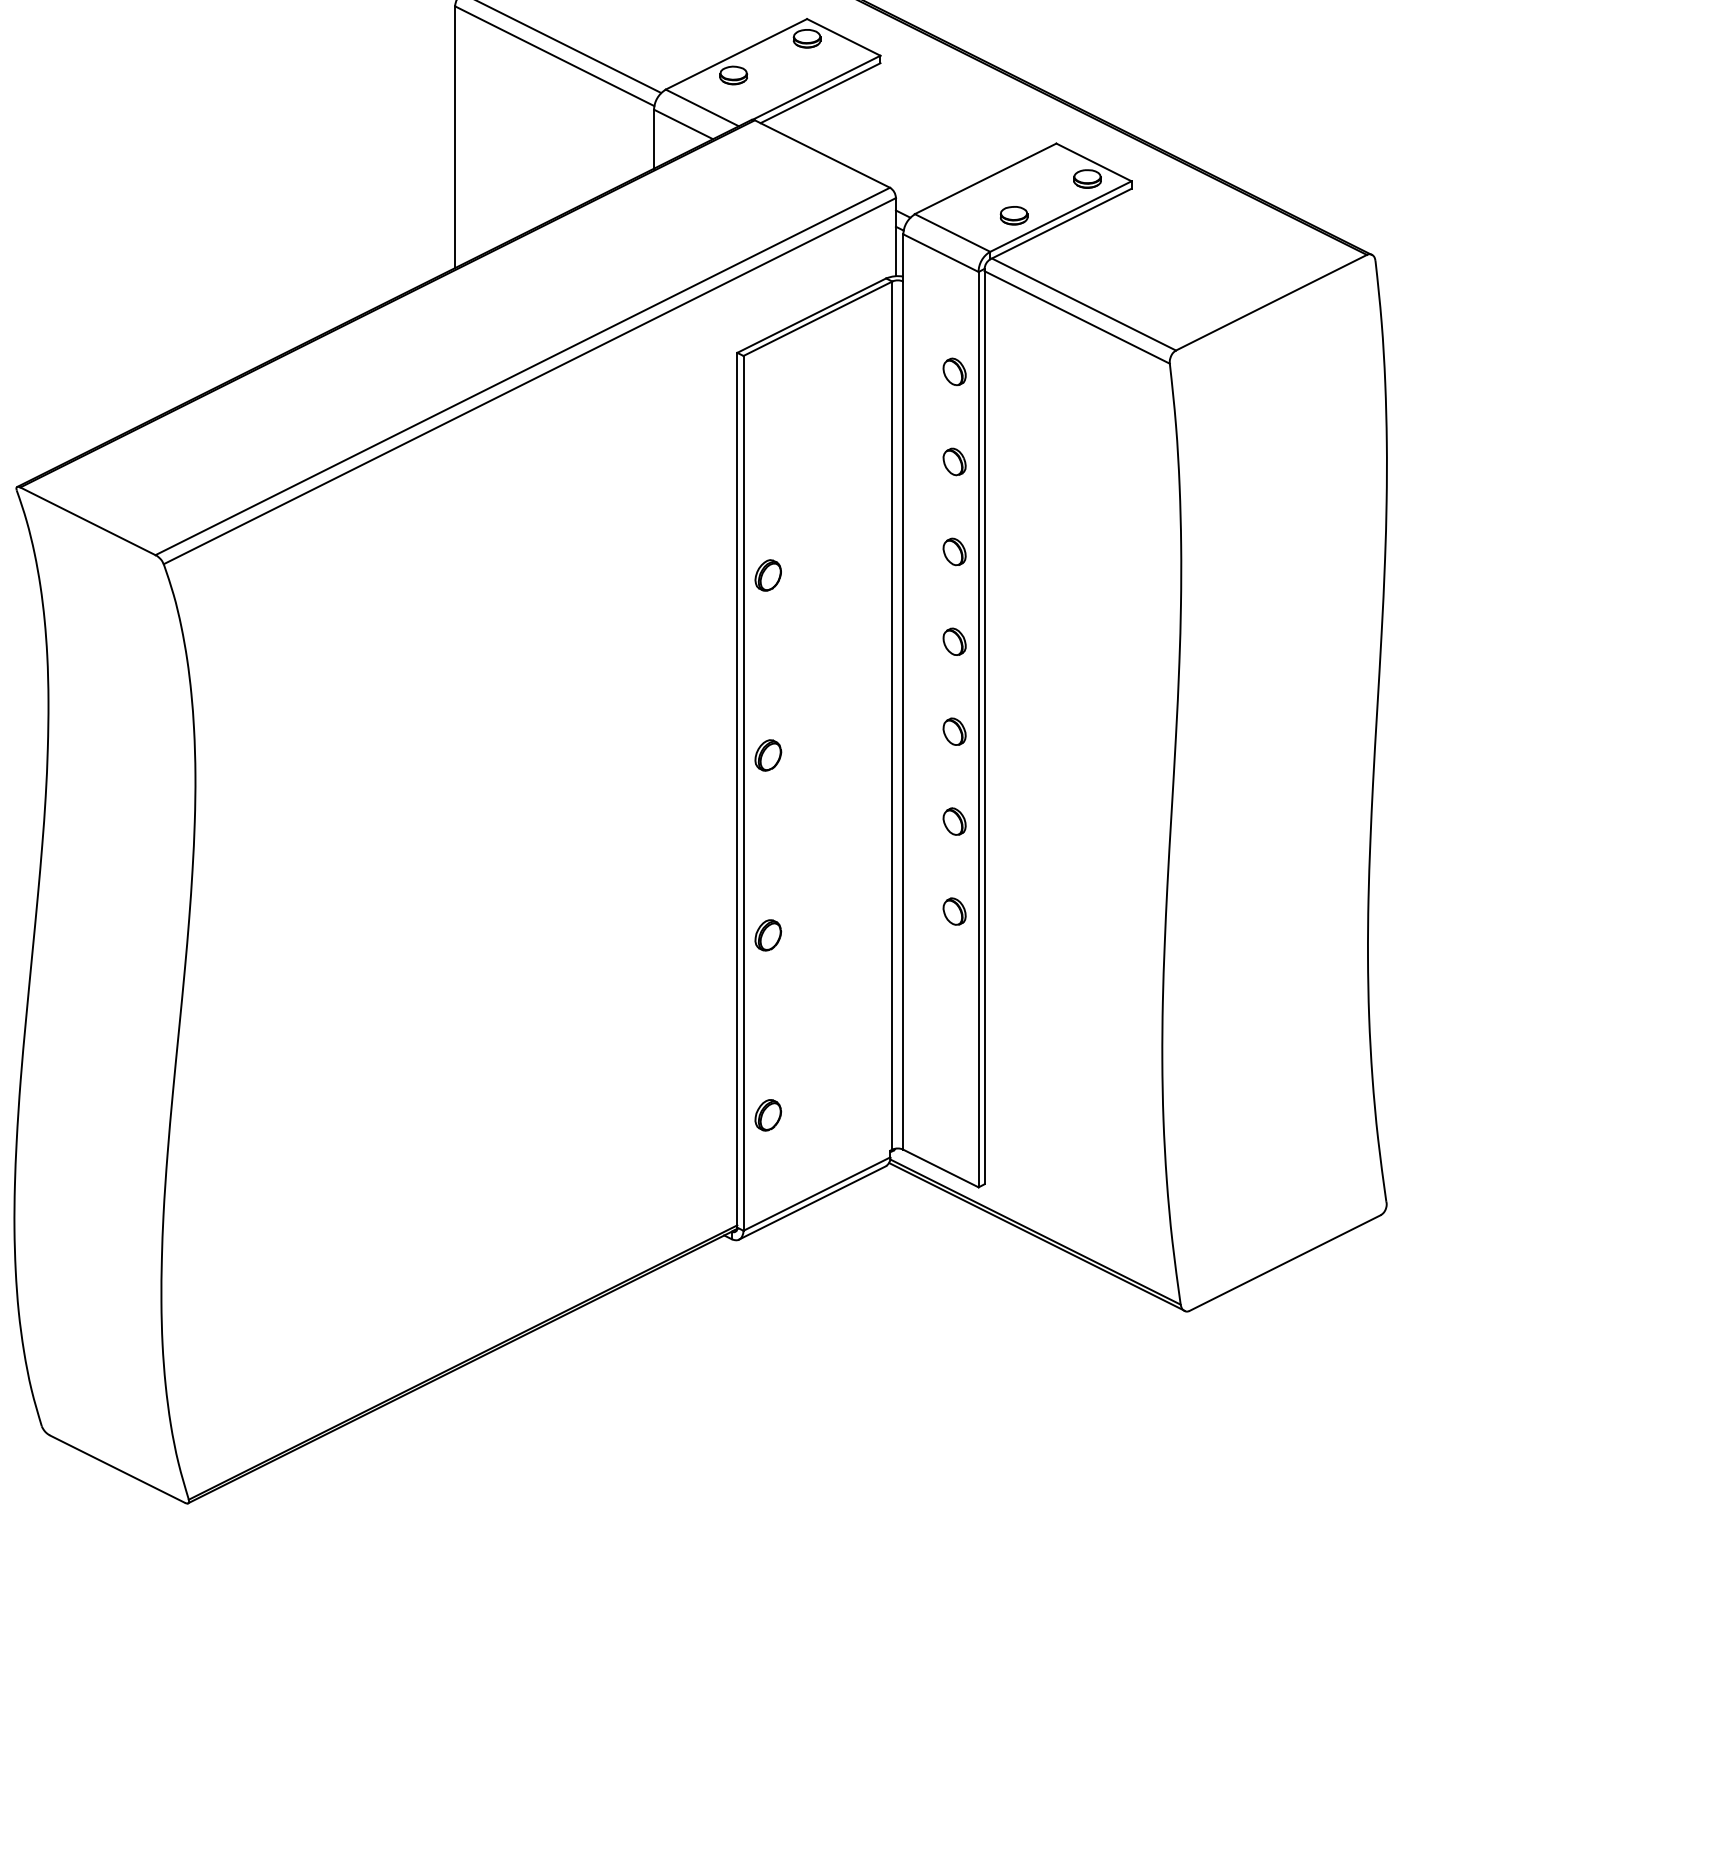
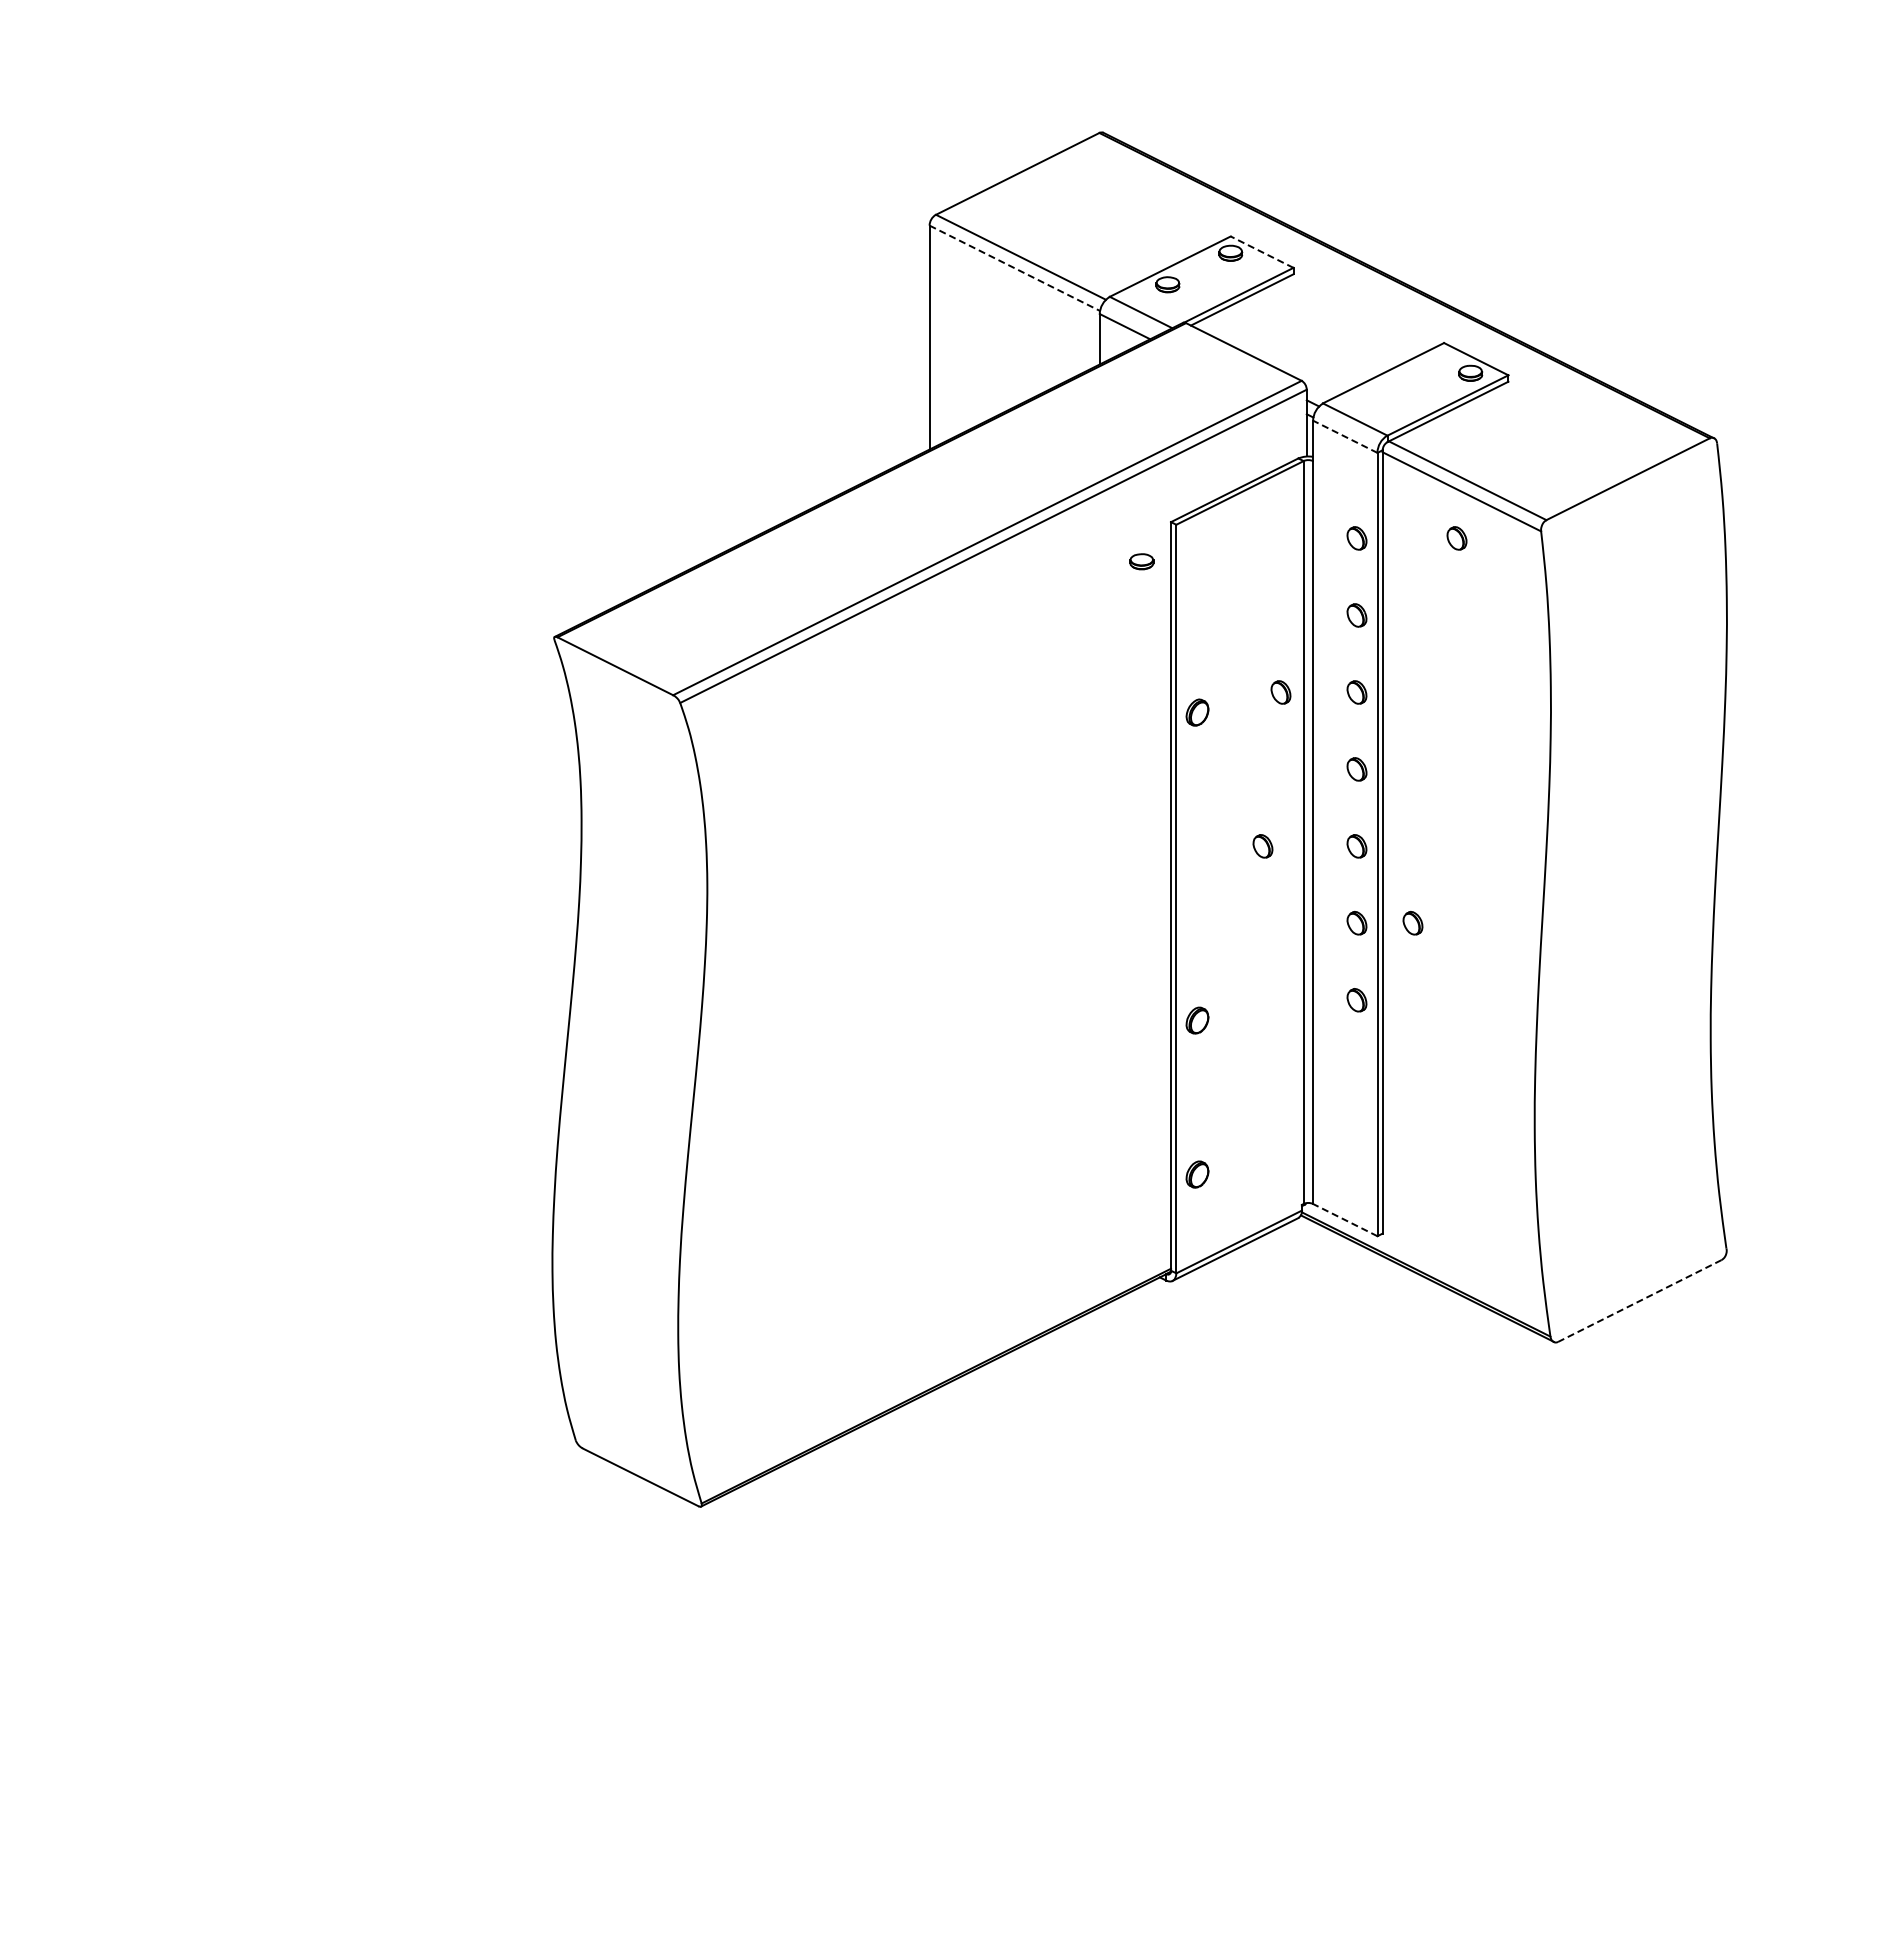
line: (843, 36) -> (1261, 251), solid -> dashed
line: (555, 56) -> (1015, 268), solid -> dashed
part: (1013, 215) -> (1141, 561), moved
line: (940, 252) -> (1344, 436), solid -> dashed
part: (1070, 372) -> (1456, 538), added
part: (865, 551) -> (1280, 692), added
part: (844, 731) -> (1262, 846), added
part: (768, 755) -> (1197, 866), removed
part: (1019, 821) -> (1412, 923), added
line: (940, 1167) -> (1344, 1219), solid -> dashed
line: (1284, 1263) -> (1639, 1301), solid -> dashed

